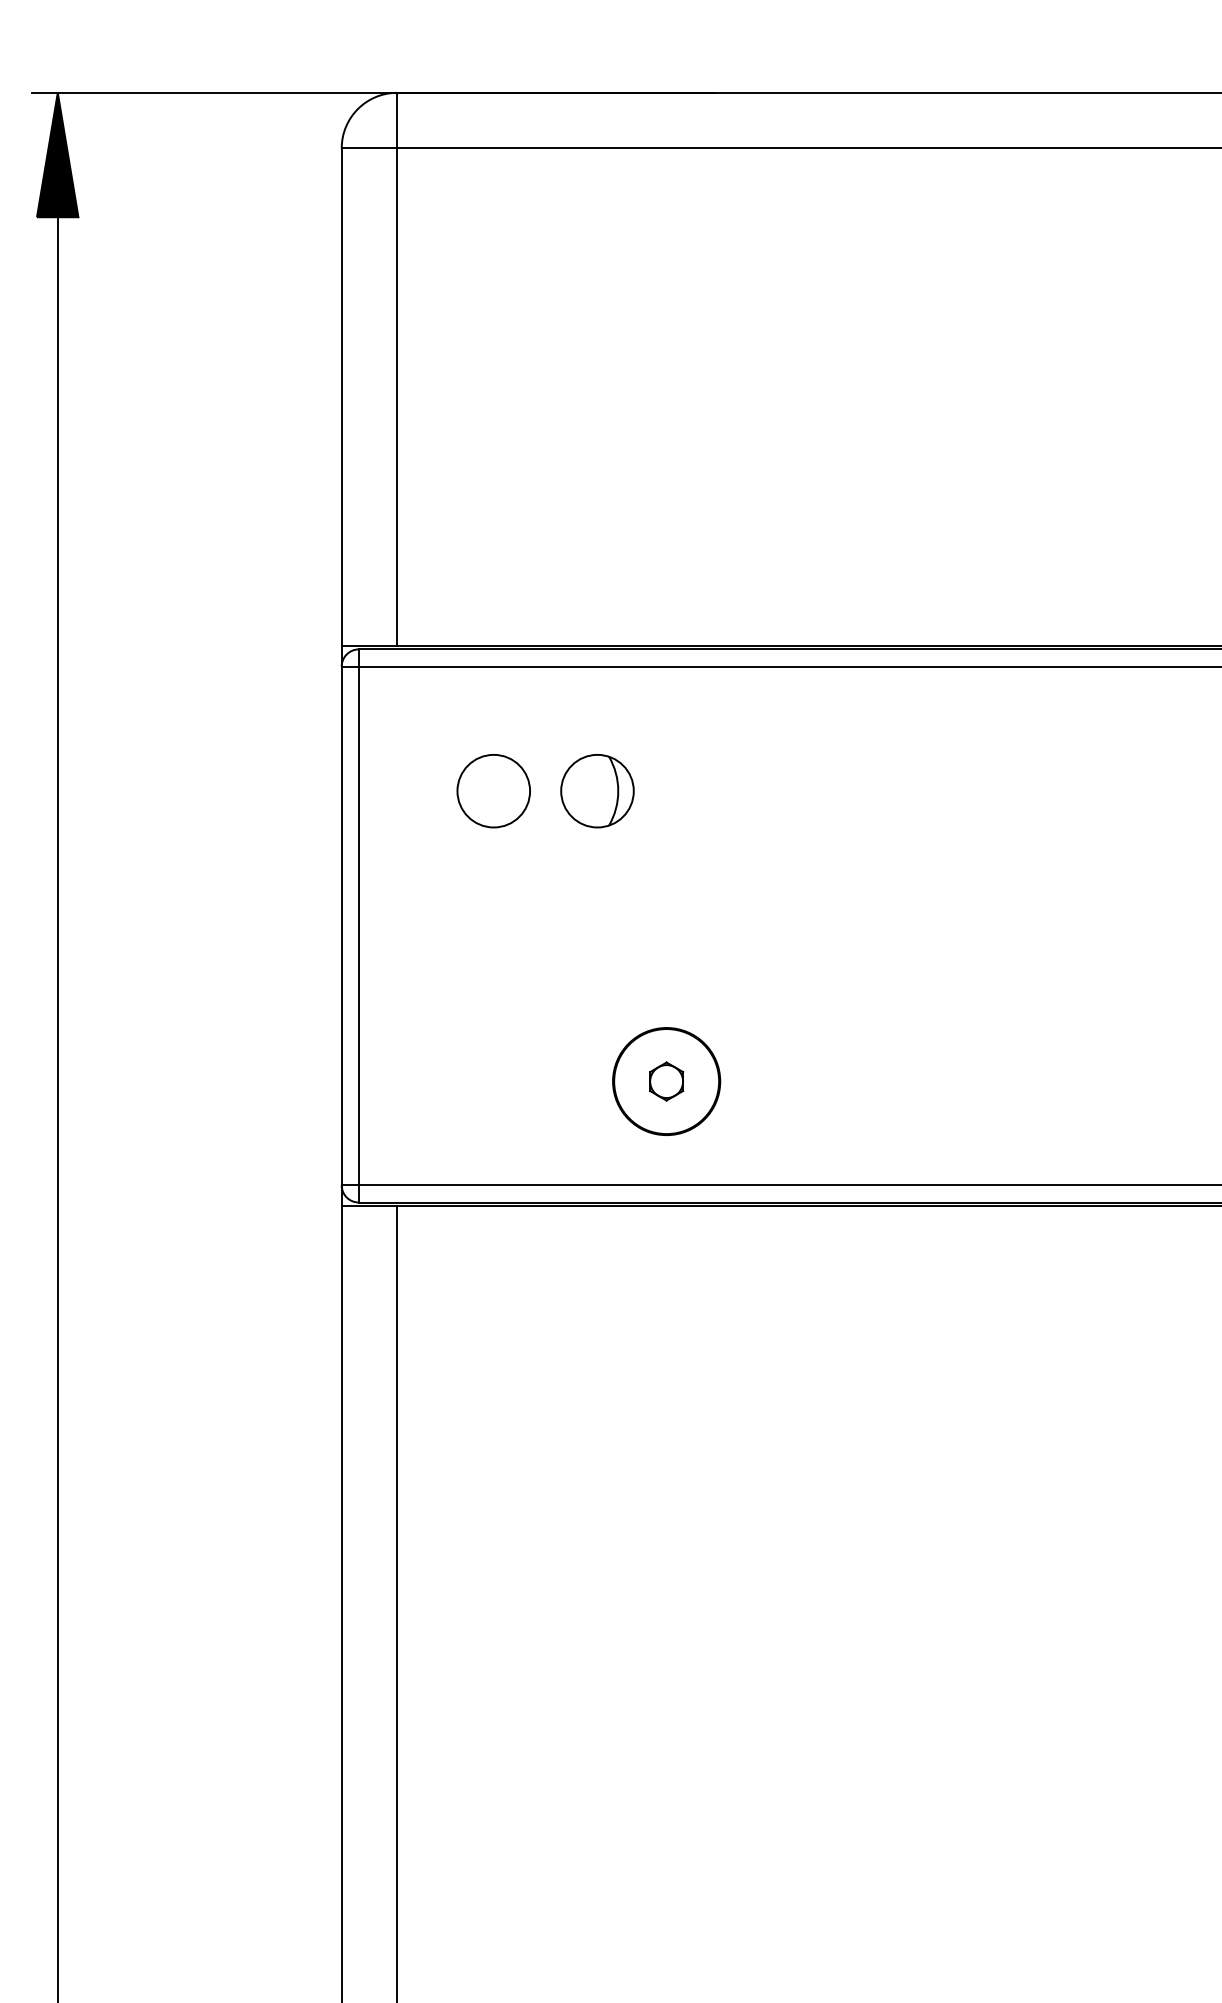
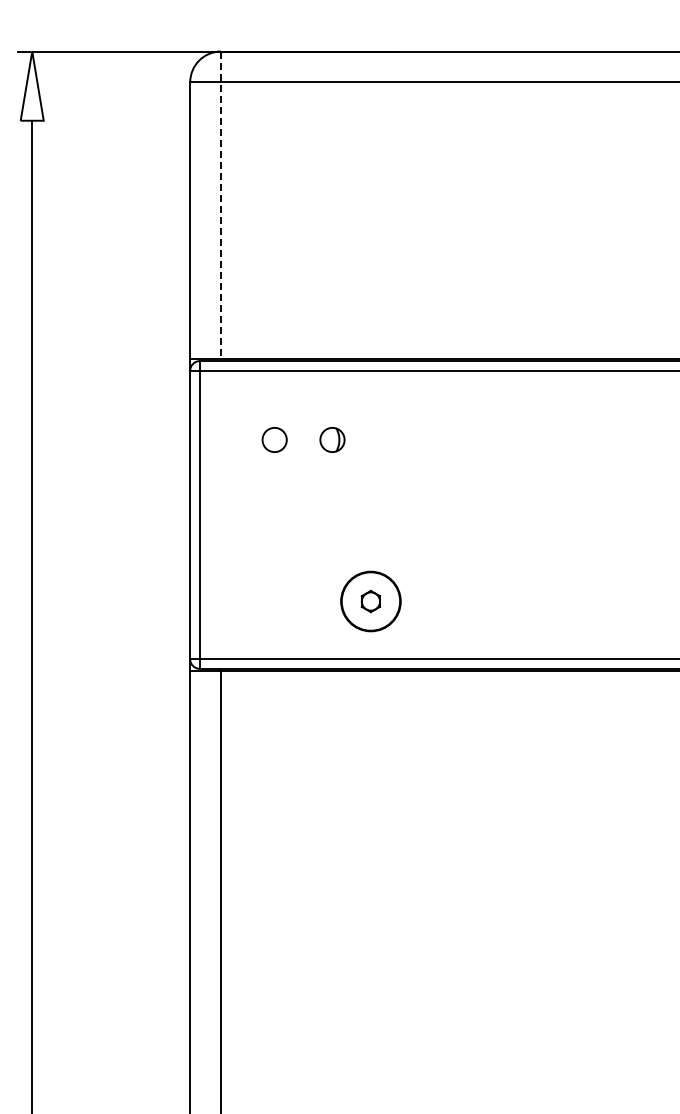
fill: (56, 153) -> (31, 85), removed
line: (396, 369) -> (220, 205), solid -> dashed
part: (493, 790) -> (274, 439), size x0.6
part: (597, 790) -> (332, 439), size x0.6

